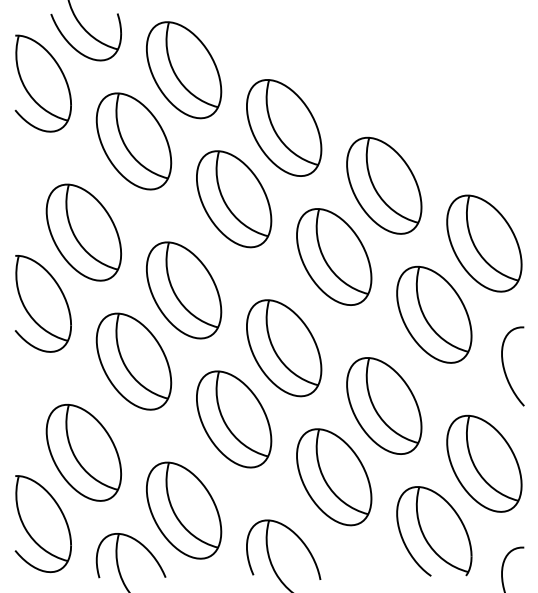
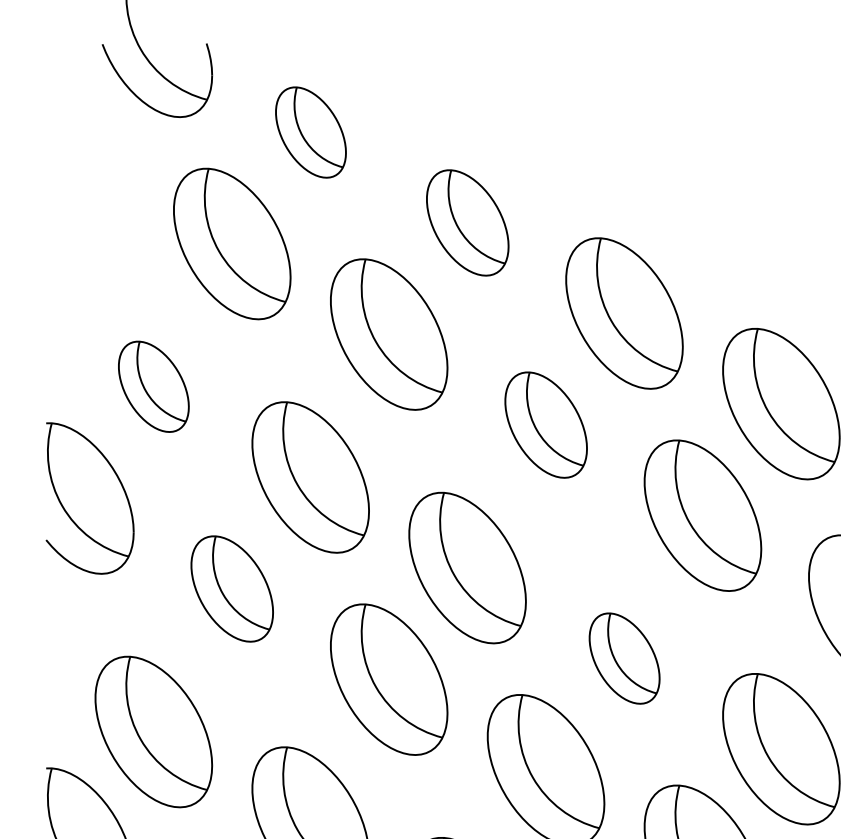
part: (184, 70) -> (311, 132), size x0.6
part: (42, 83) -> (88, 153), removed
part: (284, 127) -> (468, 222), size x0.7
part: (83, 232) -> (153, 386), size x0.6
part: (334, 256) -> (546, 424), size x0.7
part: (133, 361) -> (231, 588), size x0.7
part: (384, 405) -> (624, 657), size x0.6

